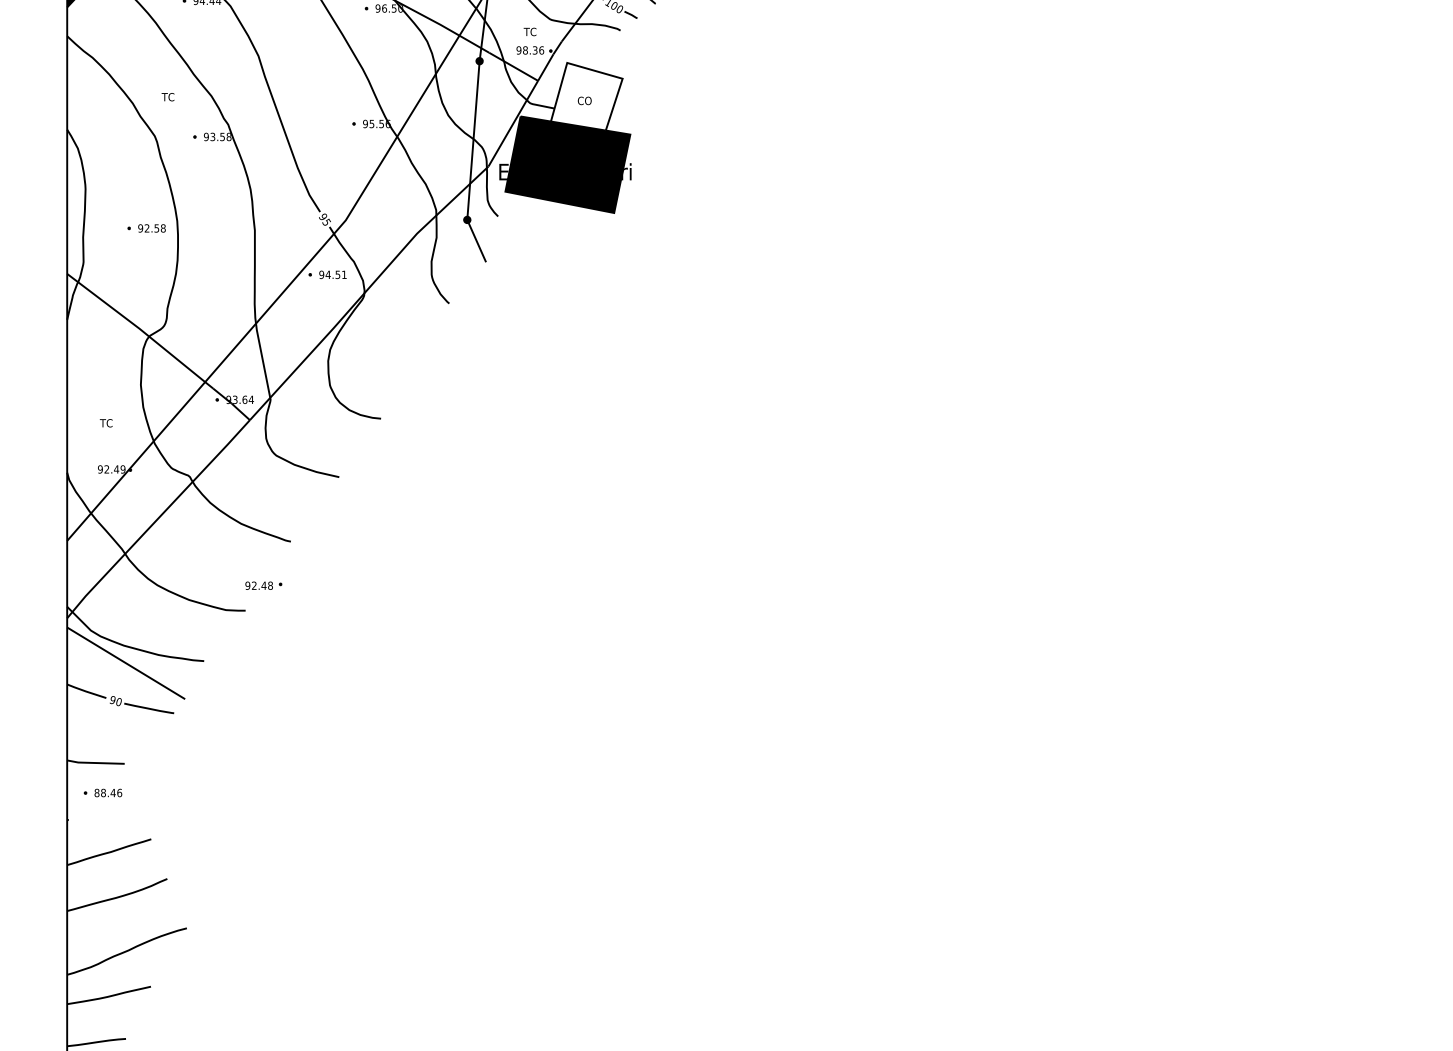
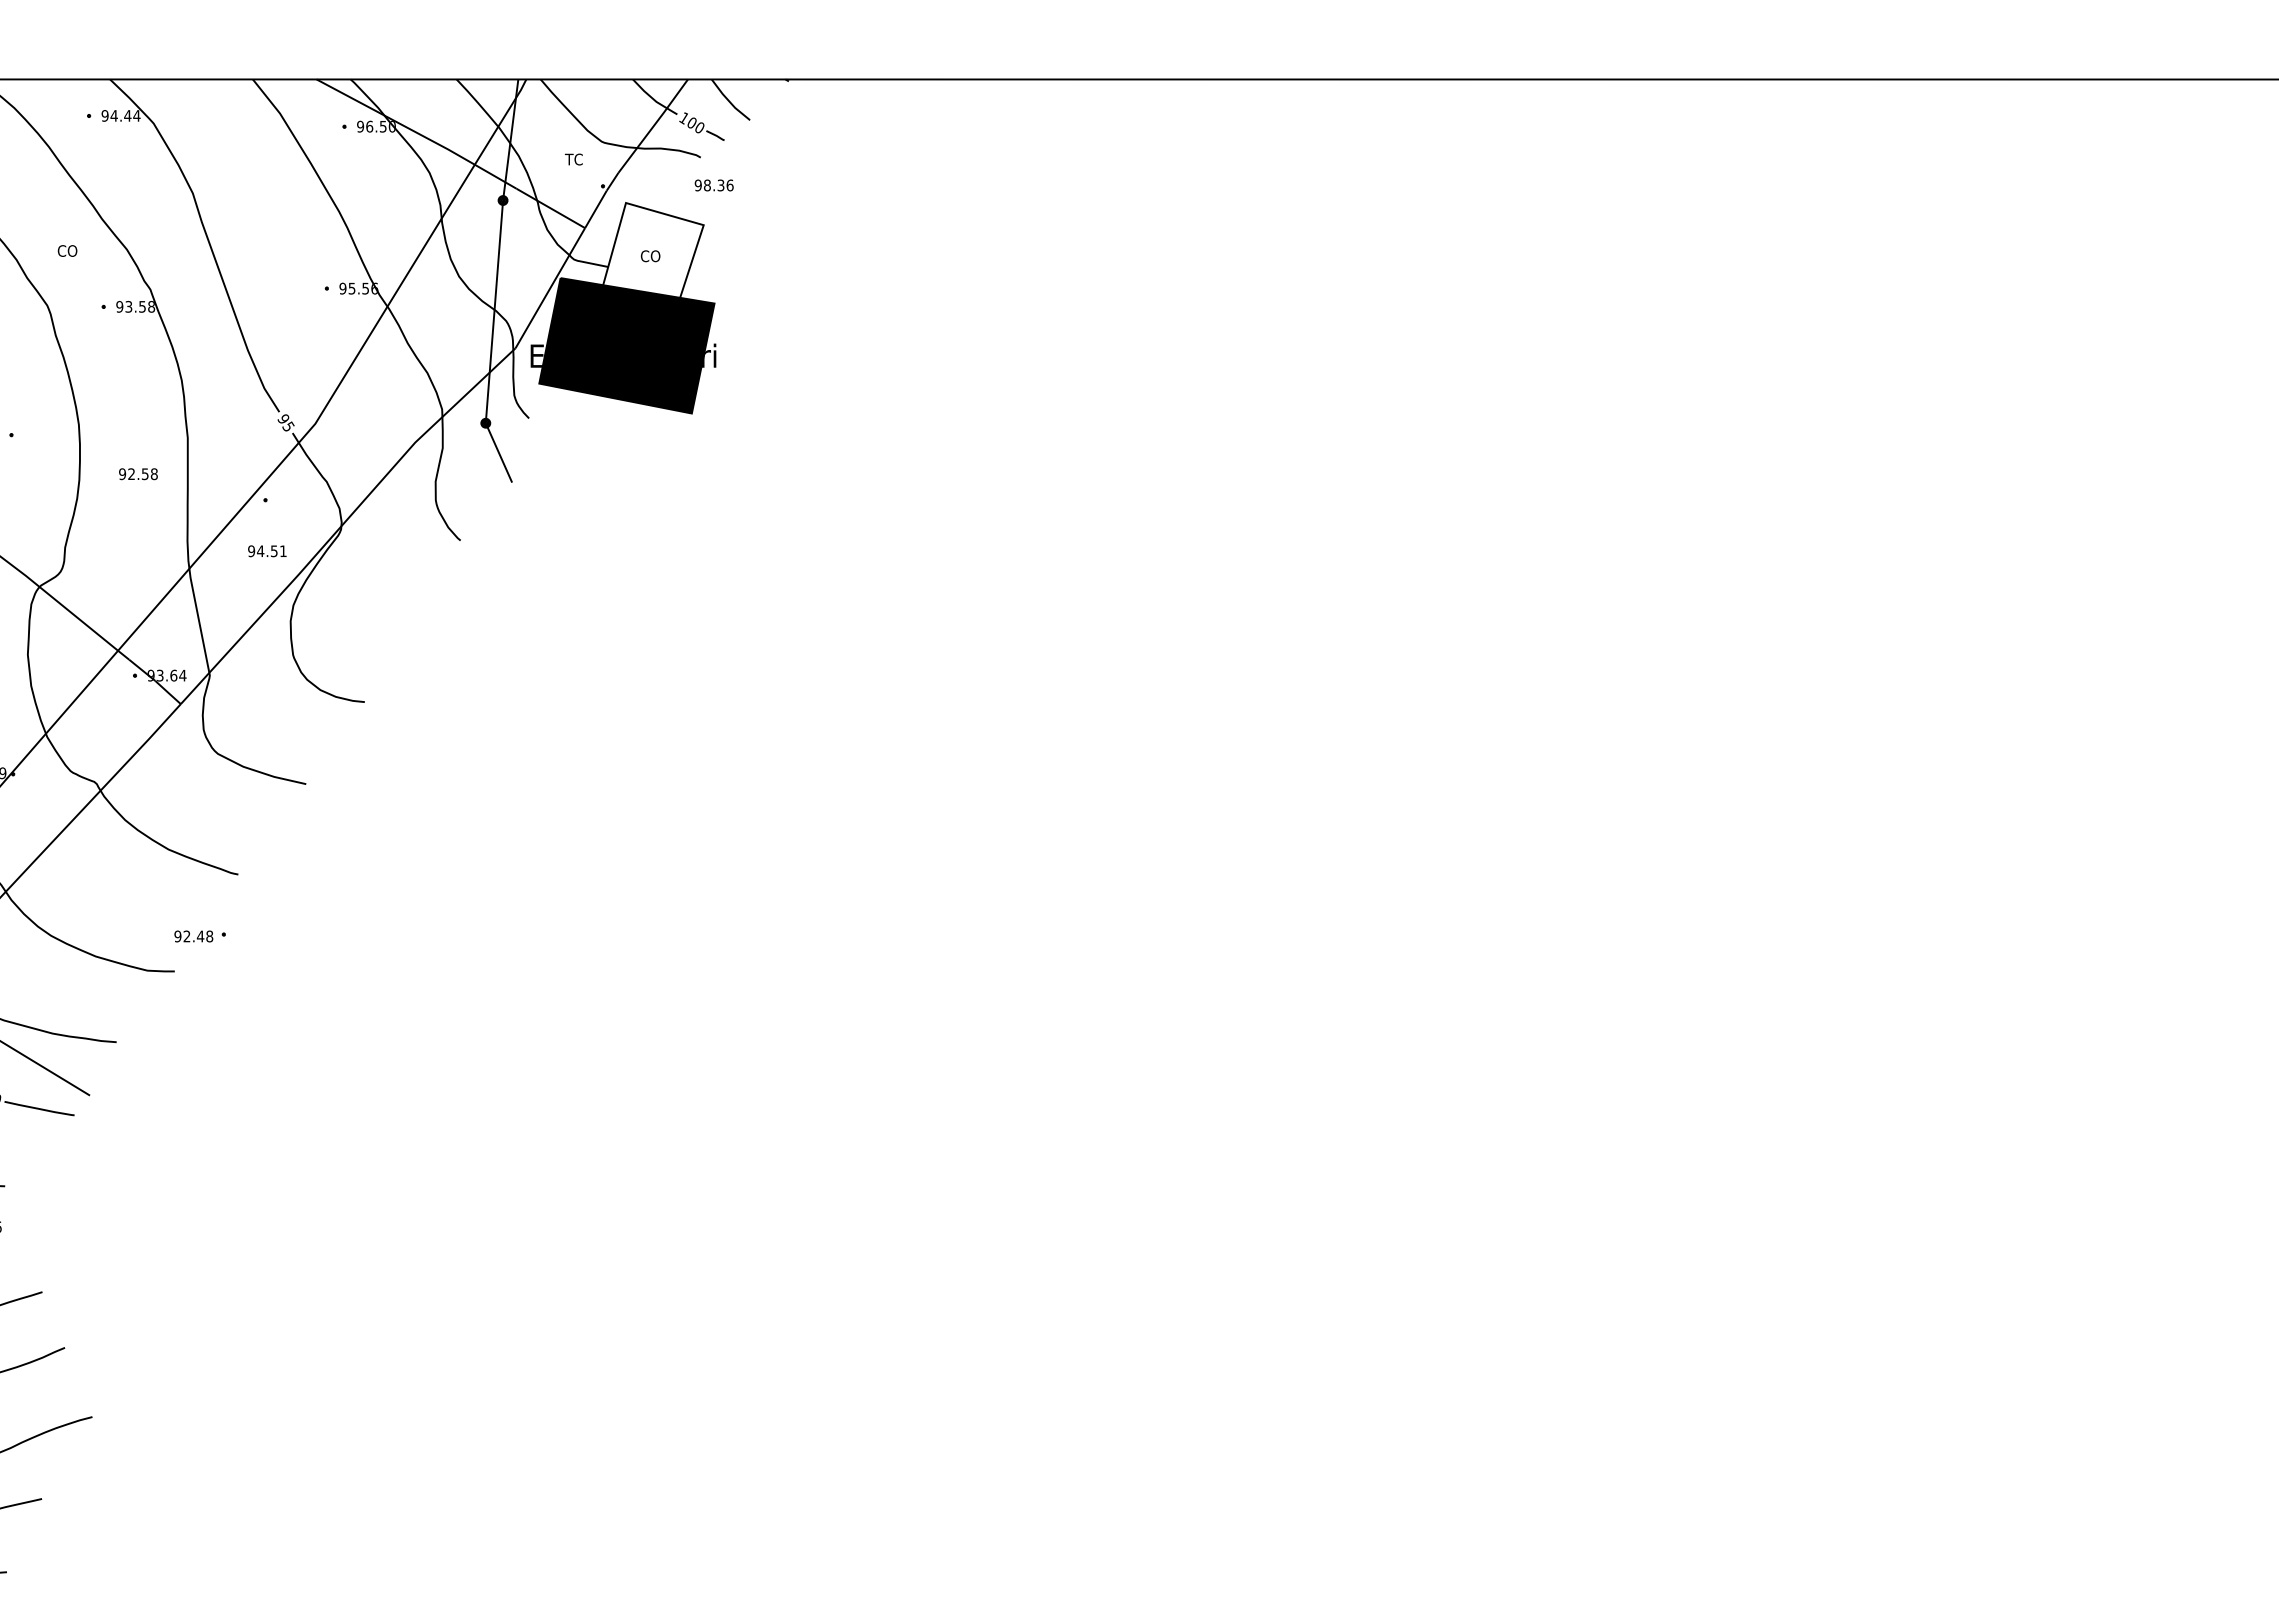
text: (529, 50) -> (713, 185), moved
text: (169, 96) -> (67, 250), TC -> CO
text: (152, 228) -> (138, 474), moved
text: (333, 275) -> (267, 551), moved

